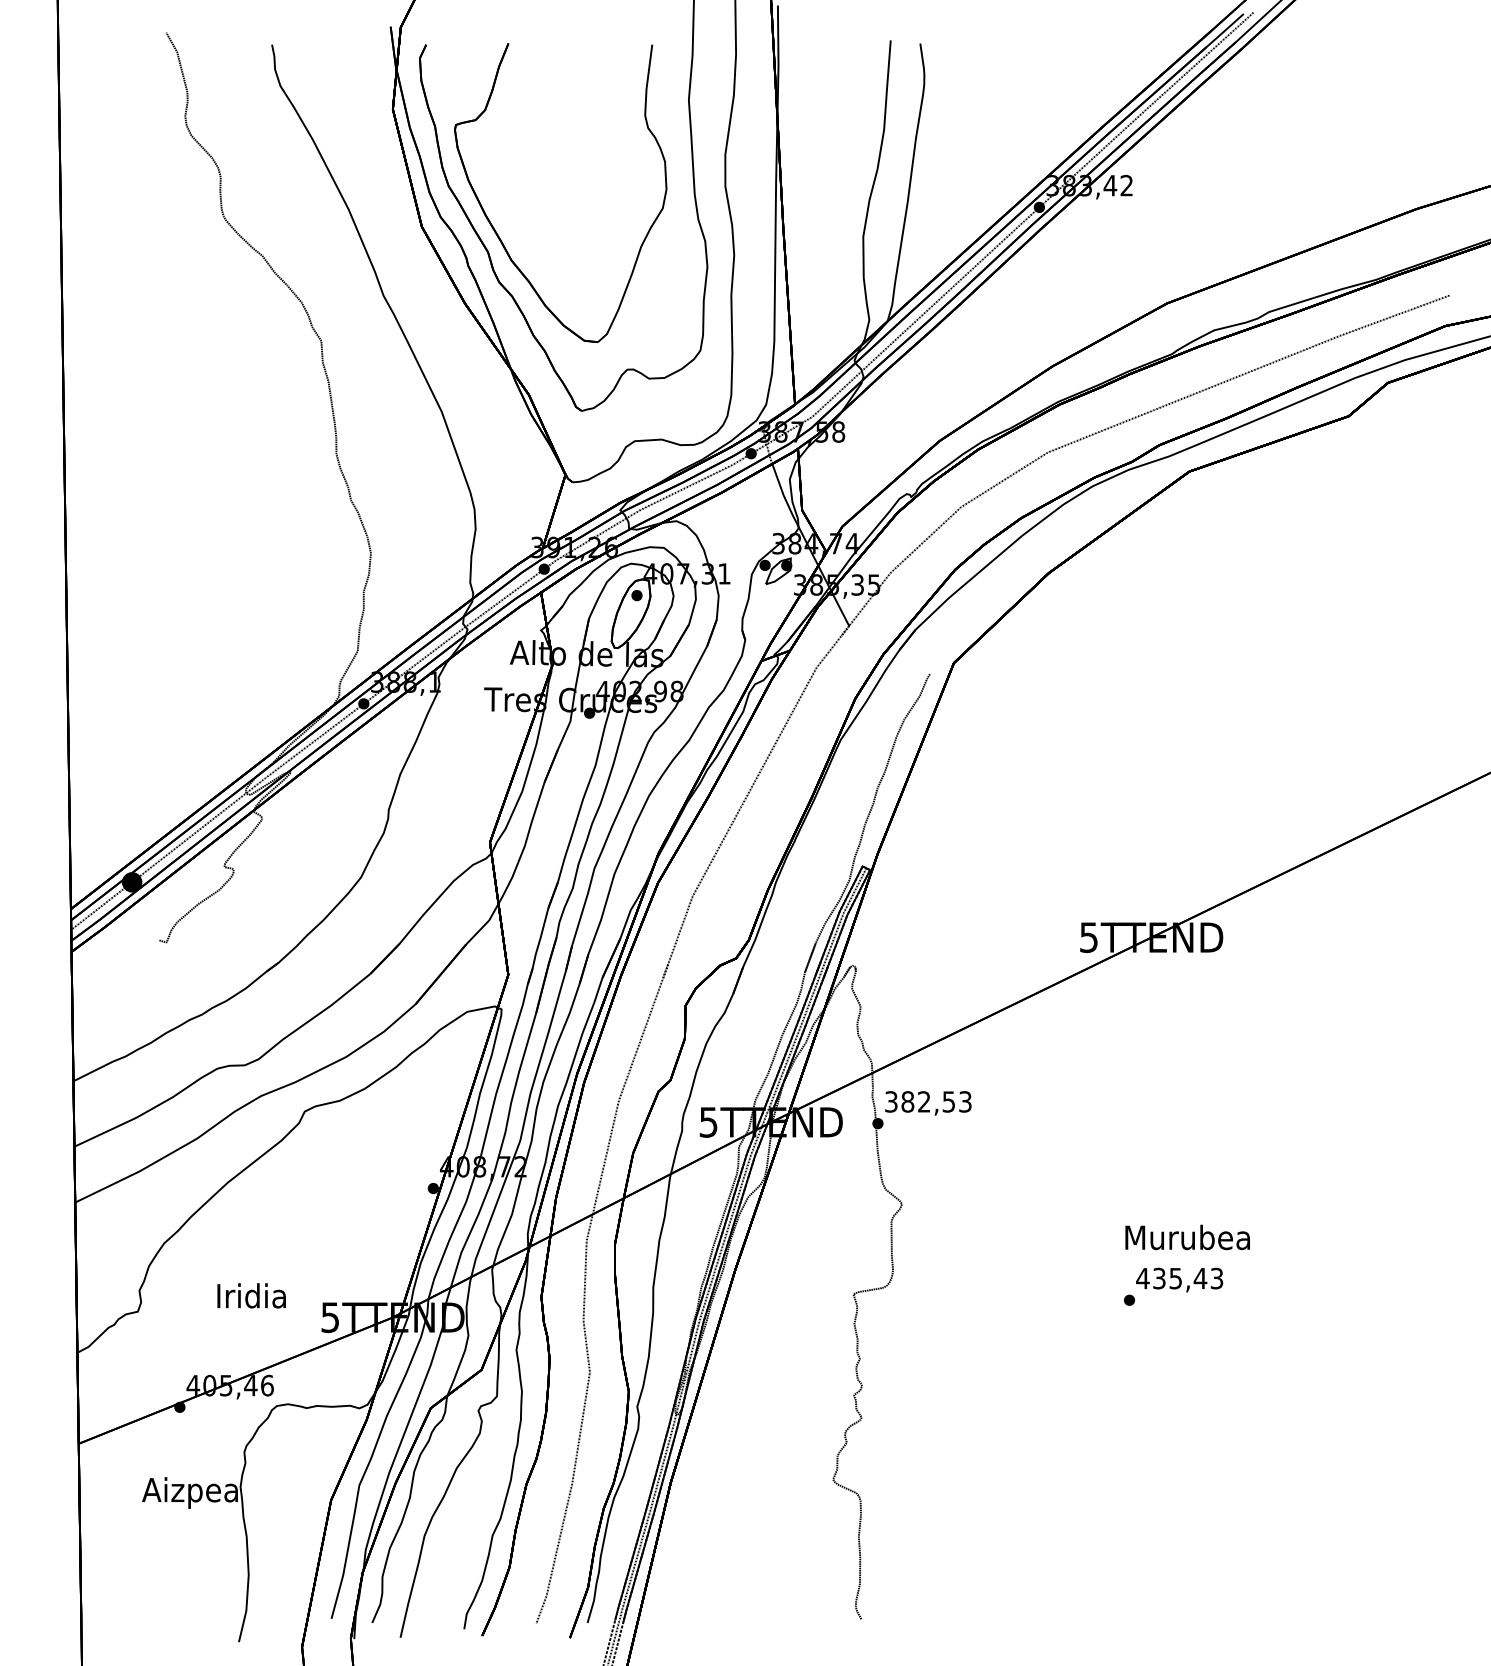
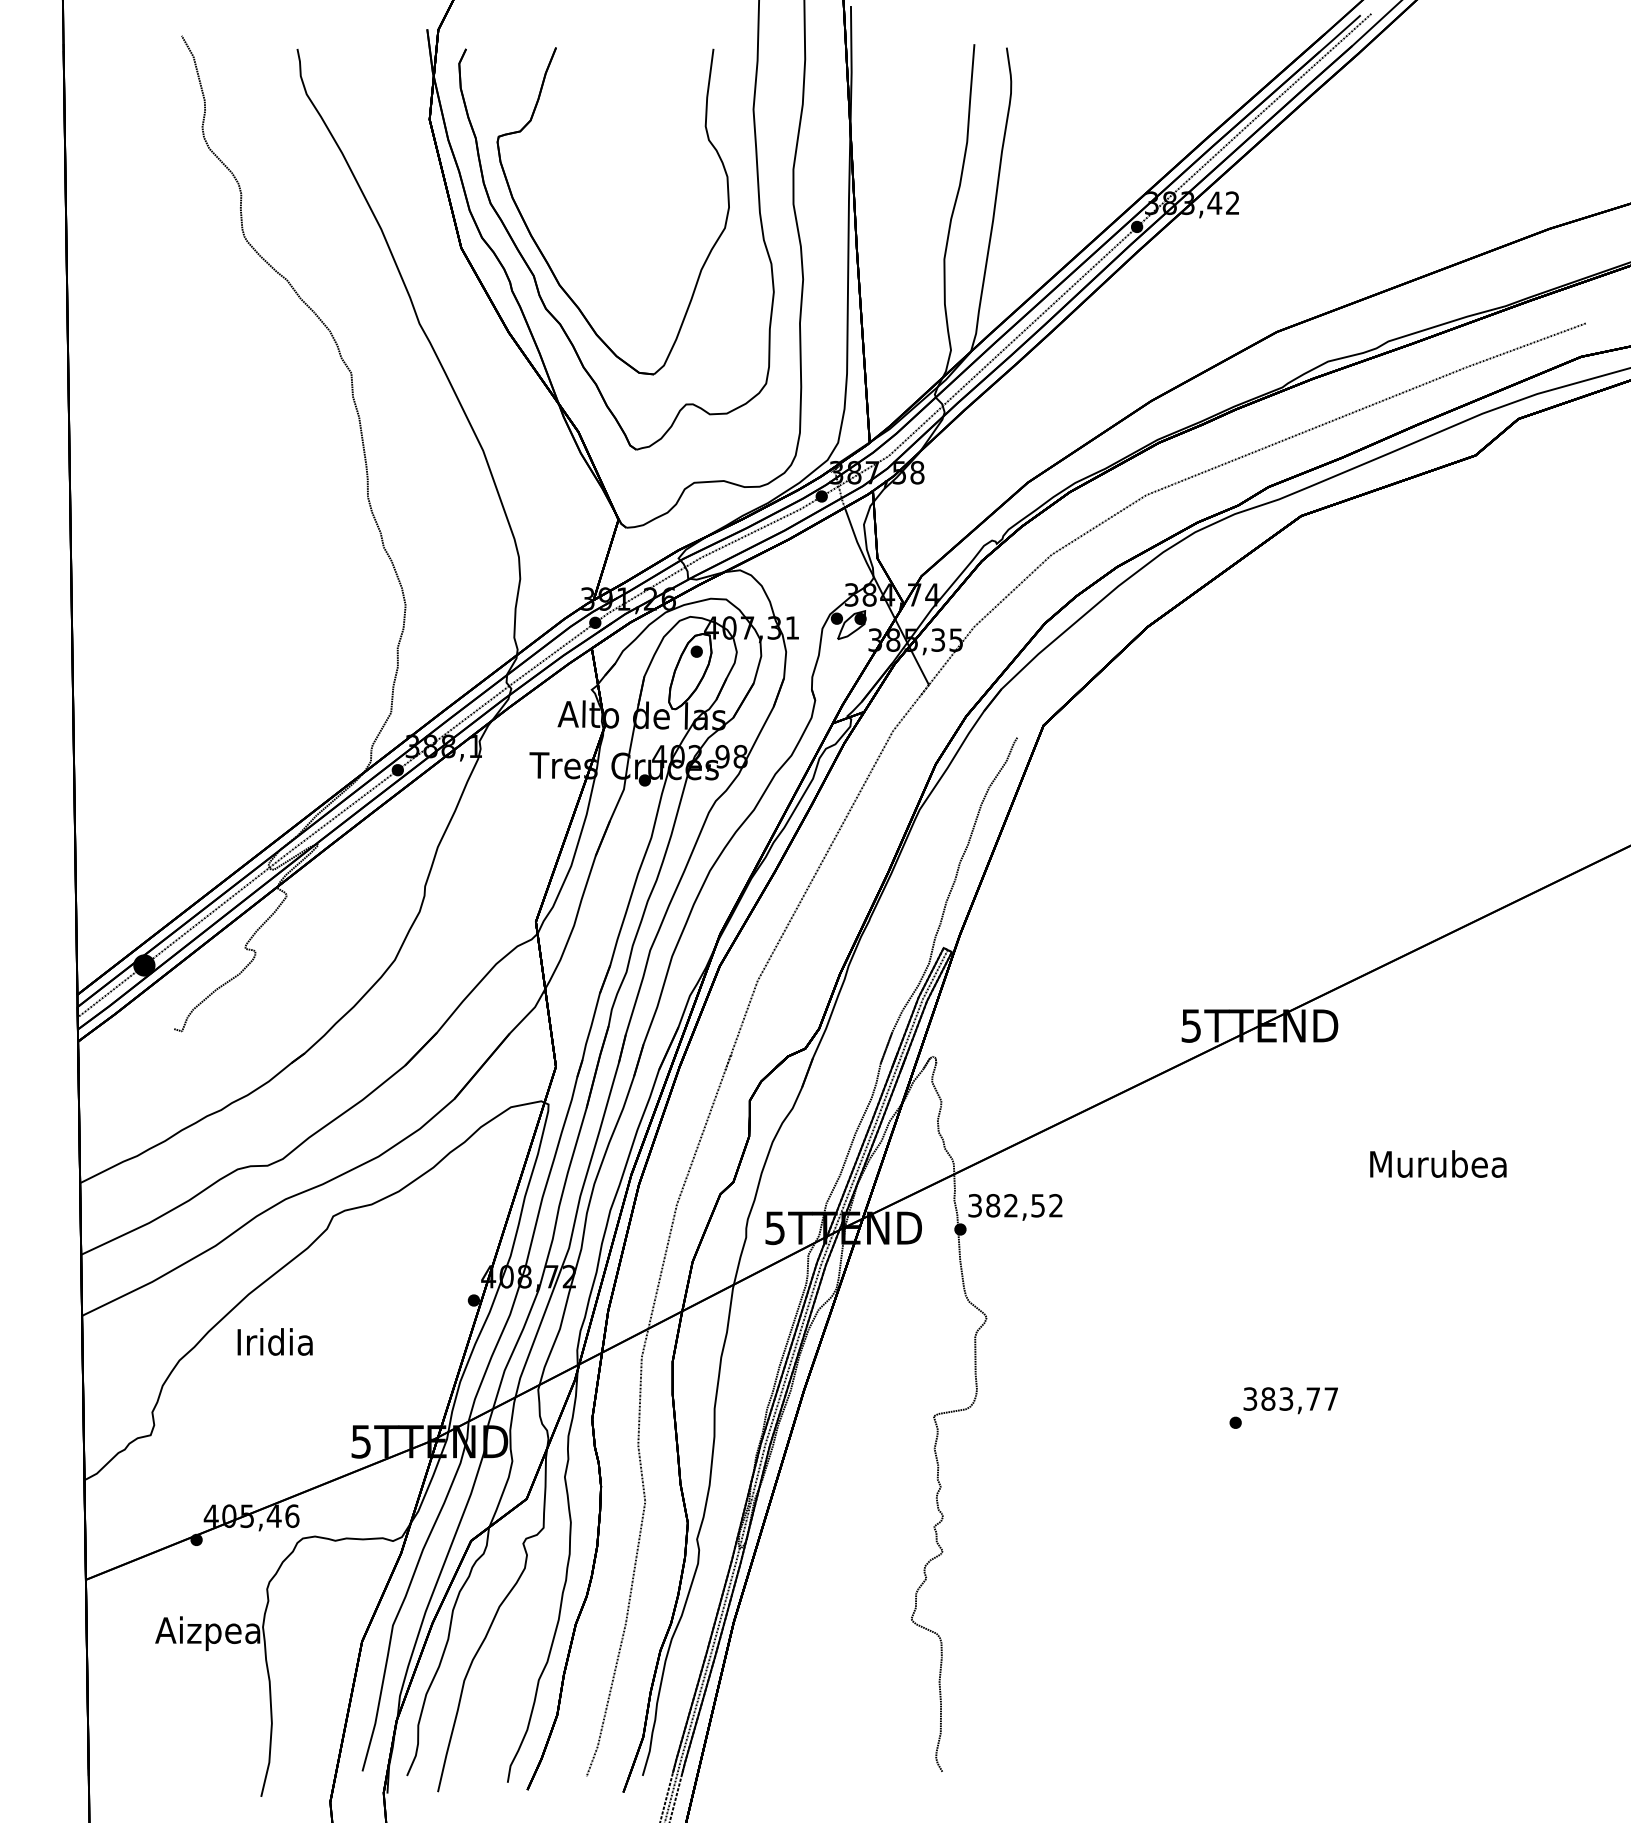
text: (964, 1101) -> (1055, 1205), 382,53 -> 382,52
text: (1187, 1236) -> (1438, 1163), moved
text: (1179, 1278) -> (1290, 1398), 435,43 -> 383,77
text: (251, 1295) -> (274, 1341), moved

